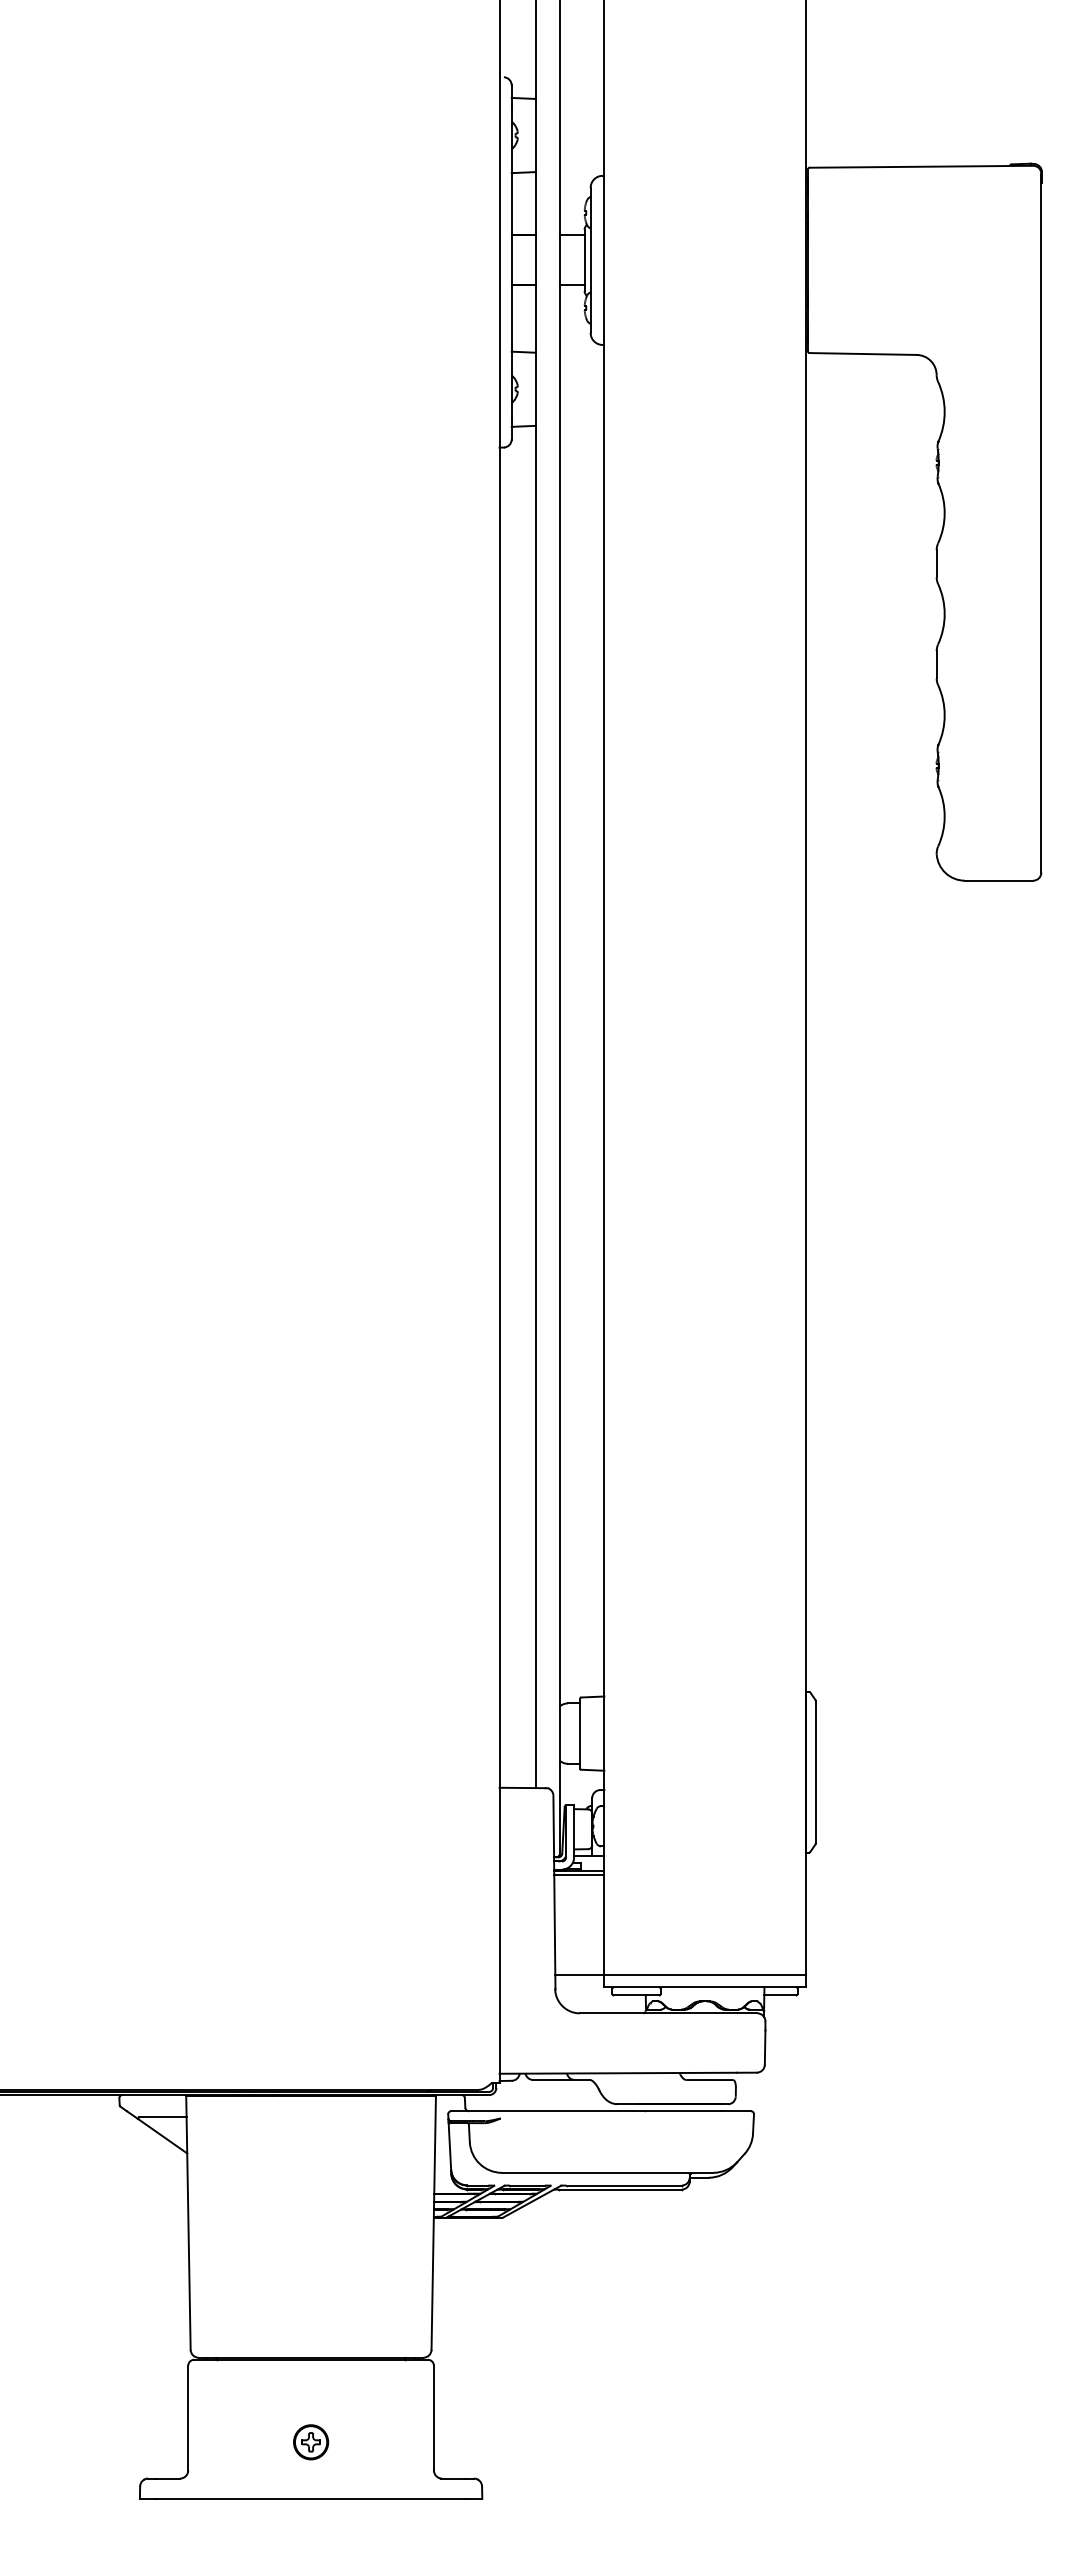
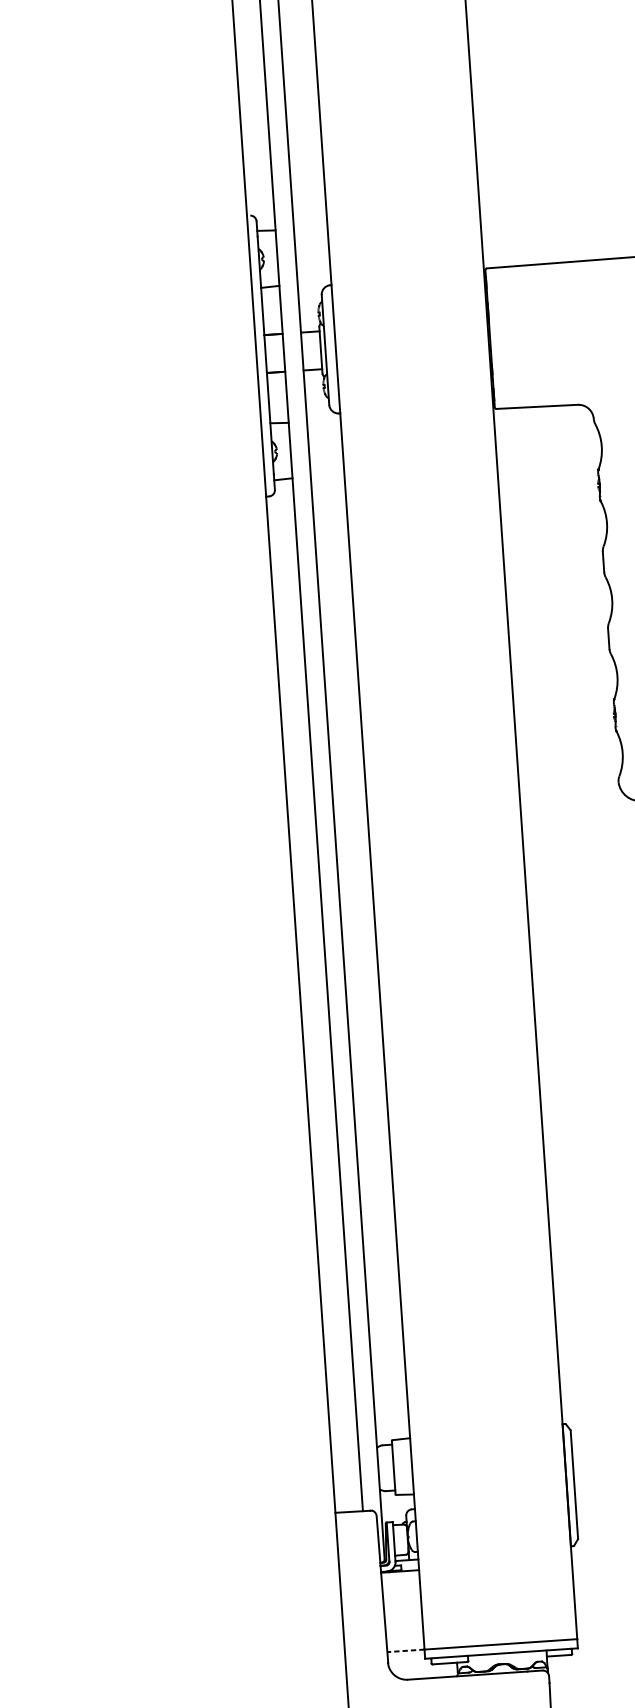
line: (579, 1874) -> (400, 1574), removed
line: (579, 1975) -> (405, 1651), solid -> dashed

